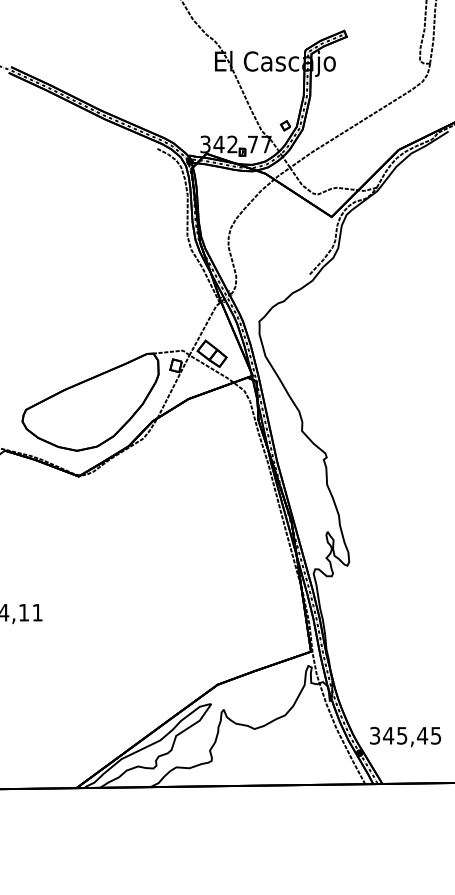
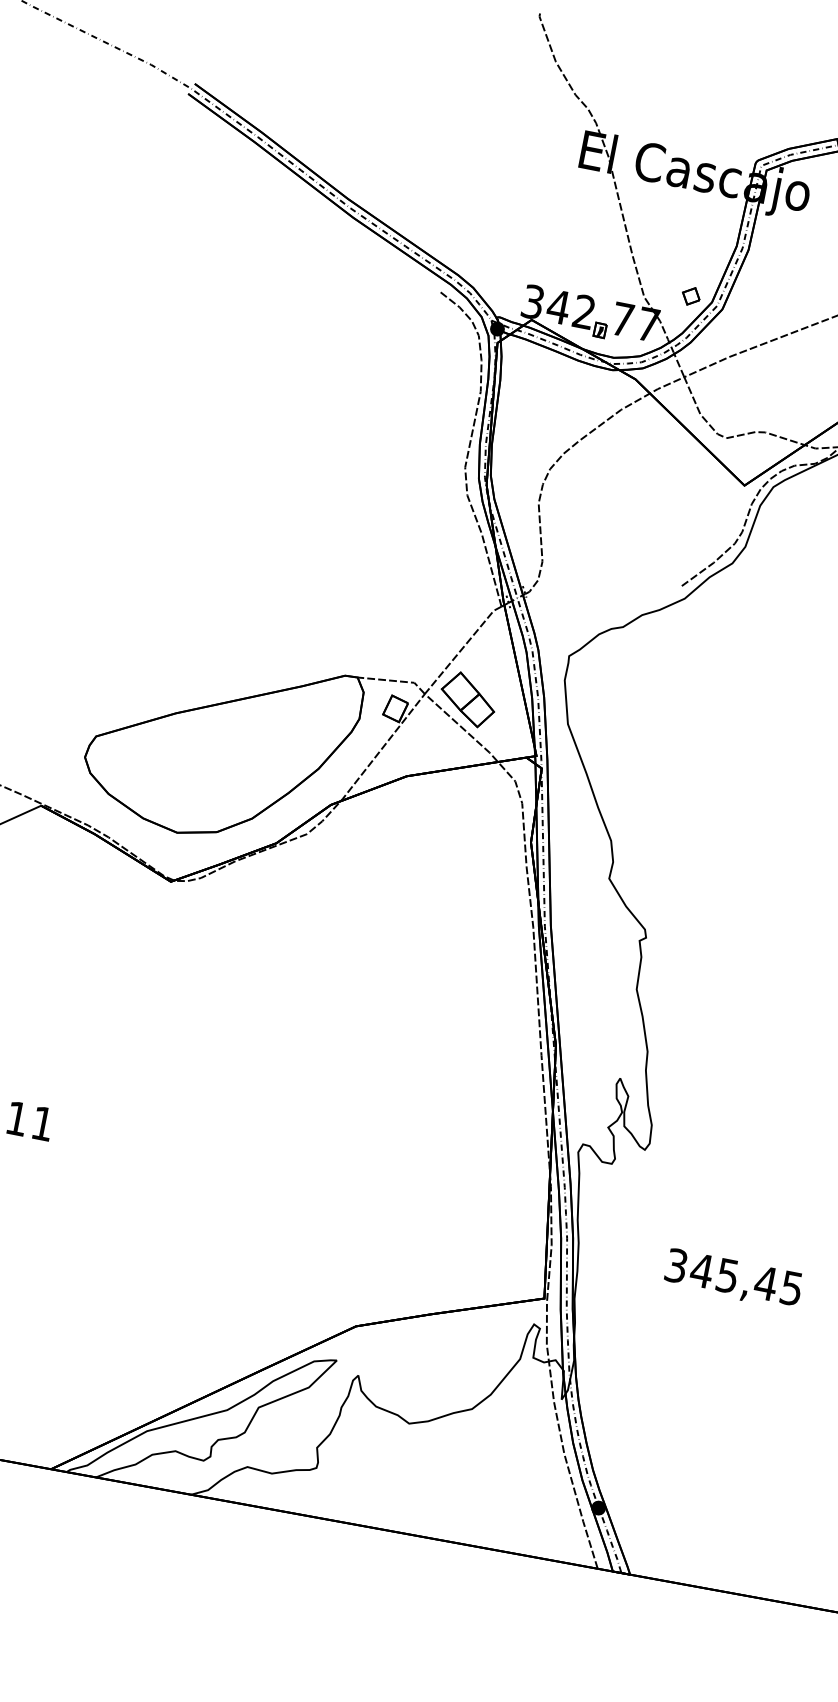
text: (405, 736) -> (733, 1278), moved

